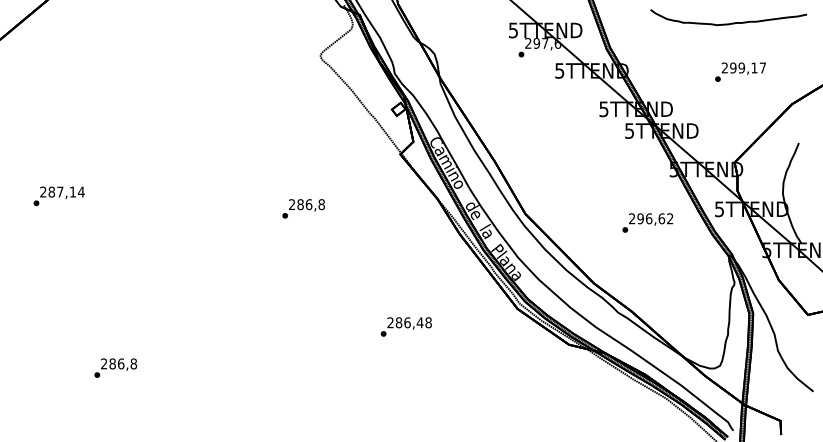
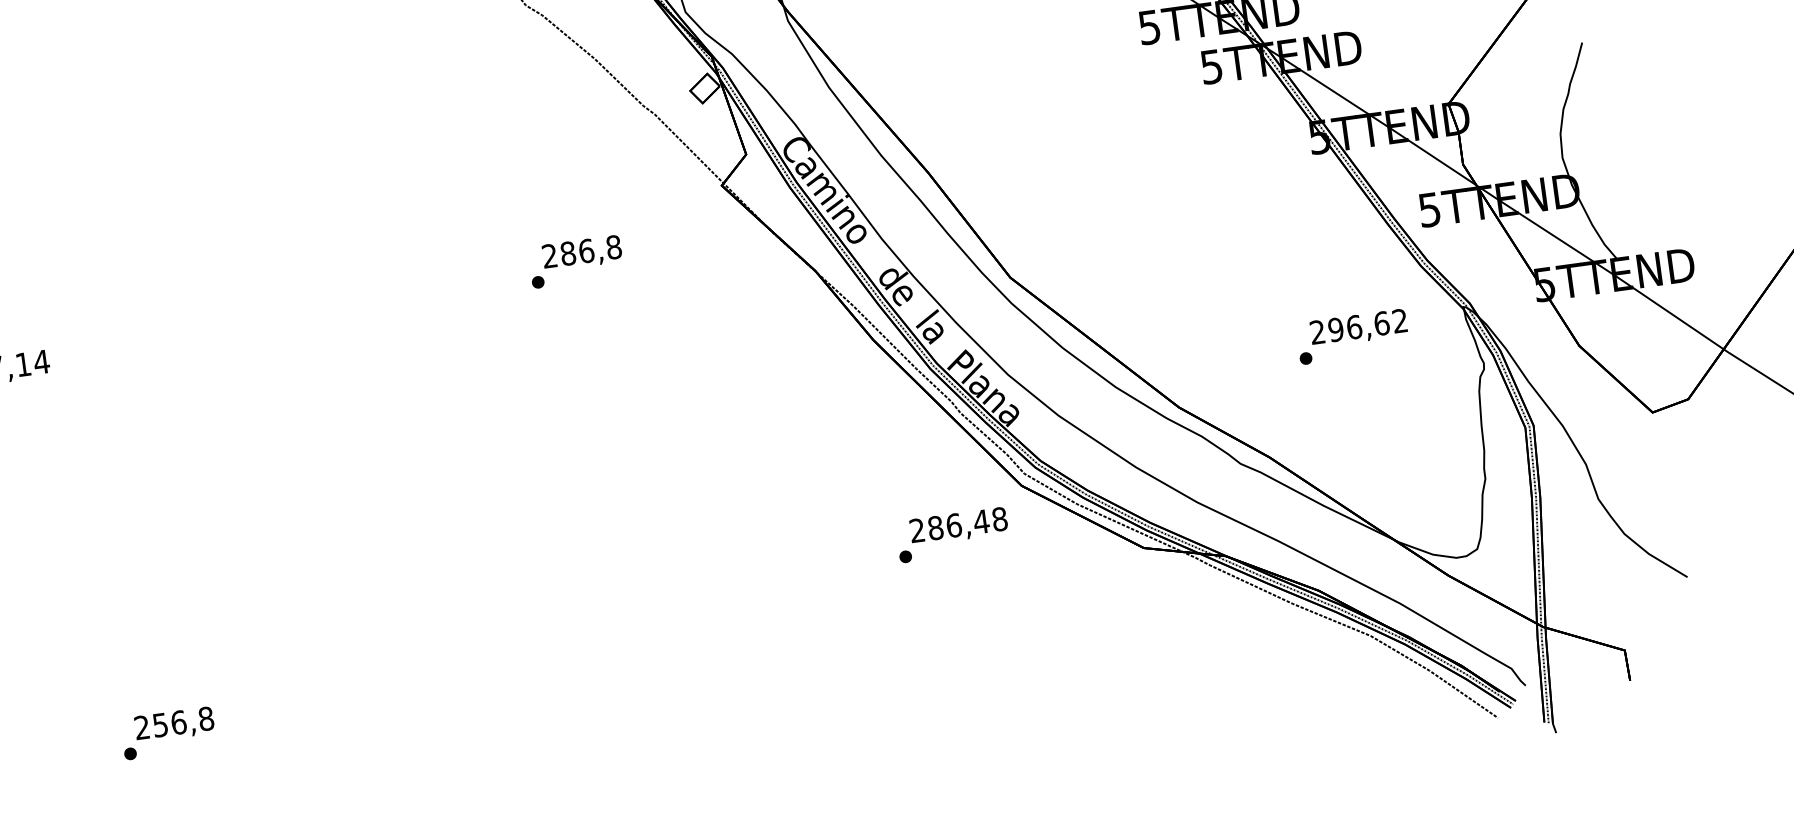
text: (303, 208) -> (575, 261), moved
text: (647, 222) -> (1351, 335), moved
text: (405, 326) -> (950, 534), moved
text: (112, 363) -> (160, 724), 286,8 -> 256,8

